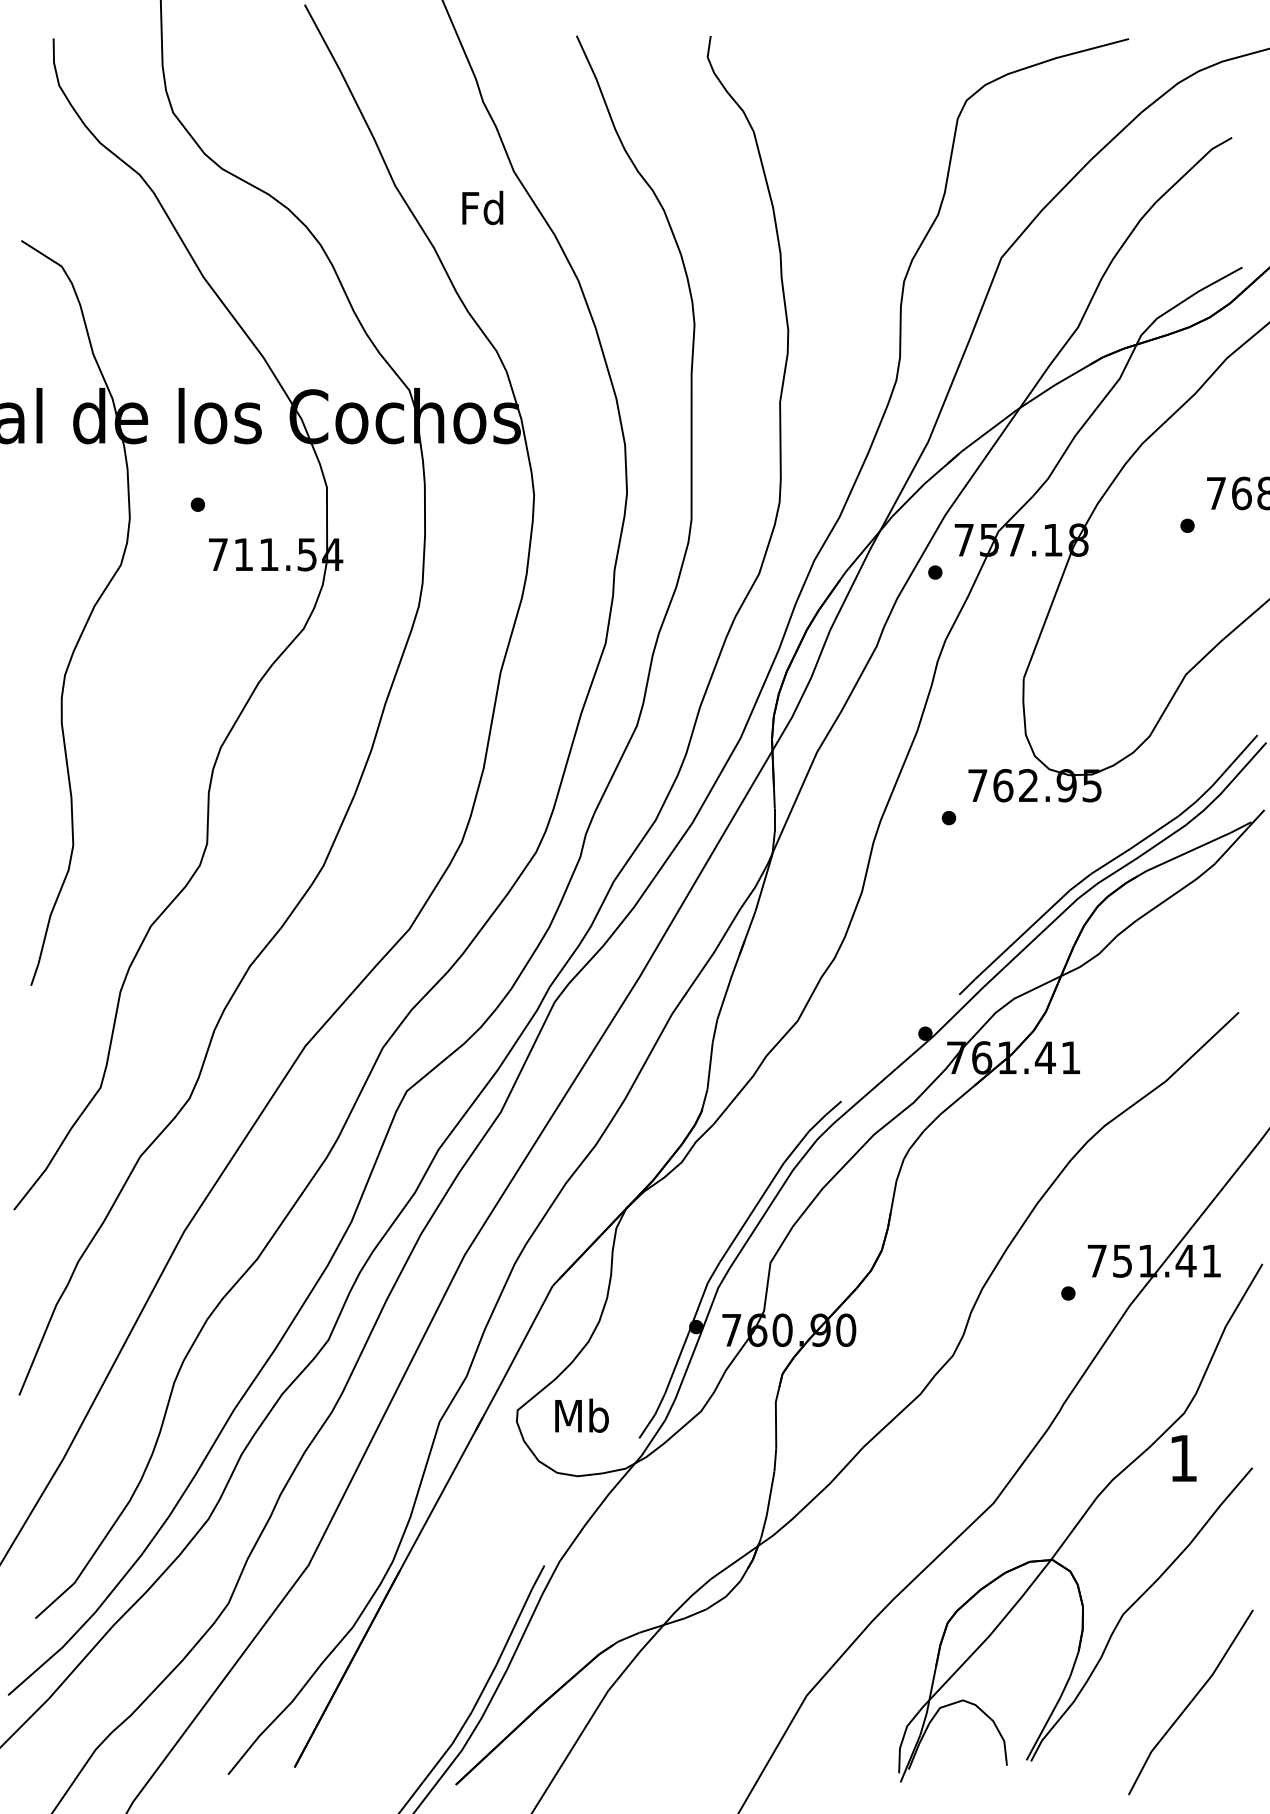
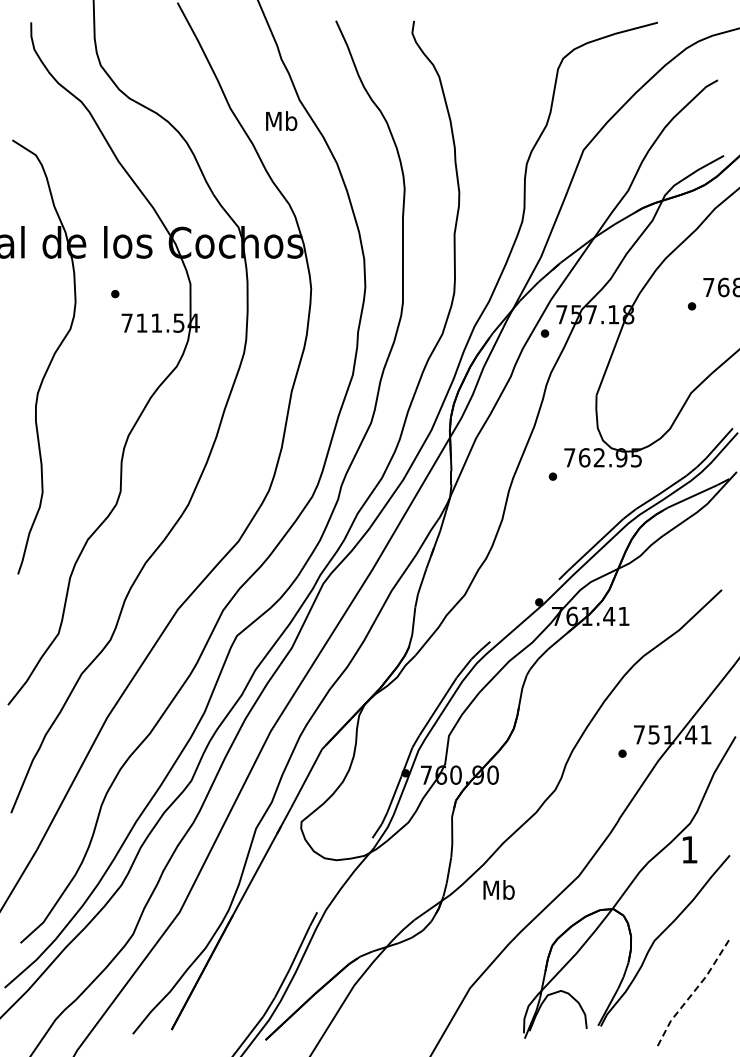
text: (483, 208) -> (281, 121), Fd -> Mb
text: (580, 1414) -> (498, 889), moved
line: (1190, 1703) -> (693, 992), solid -> dashed

